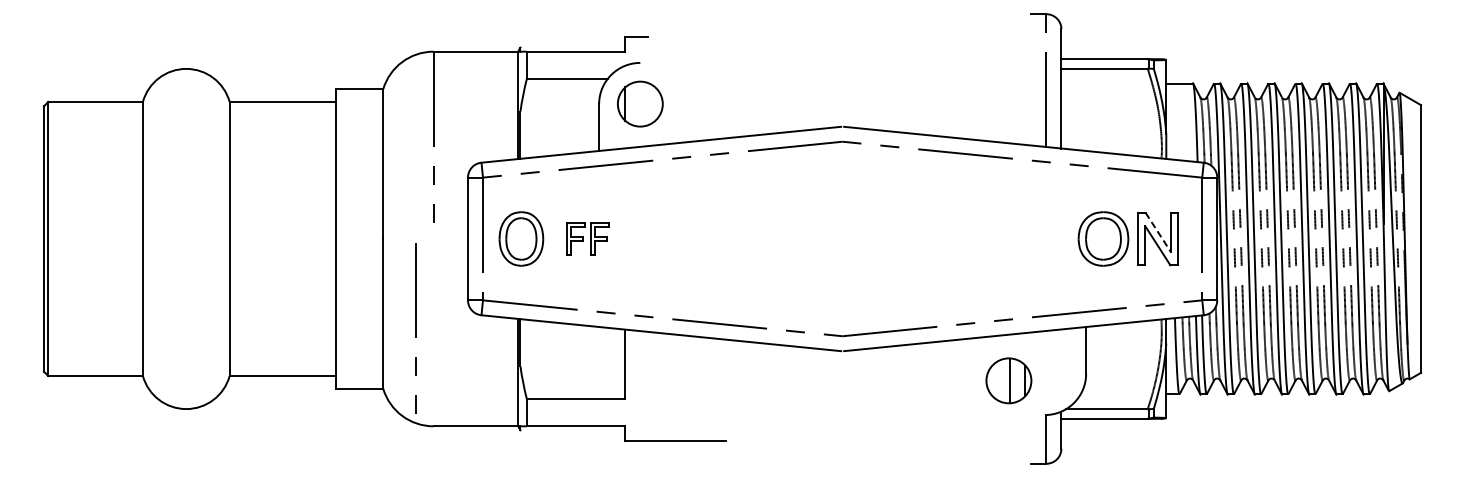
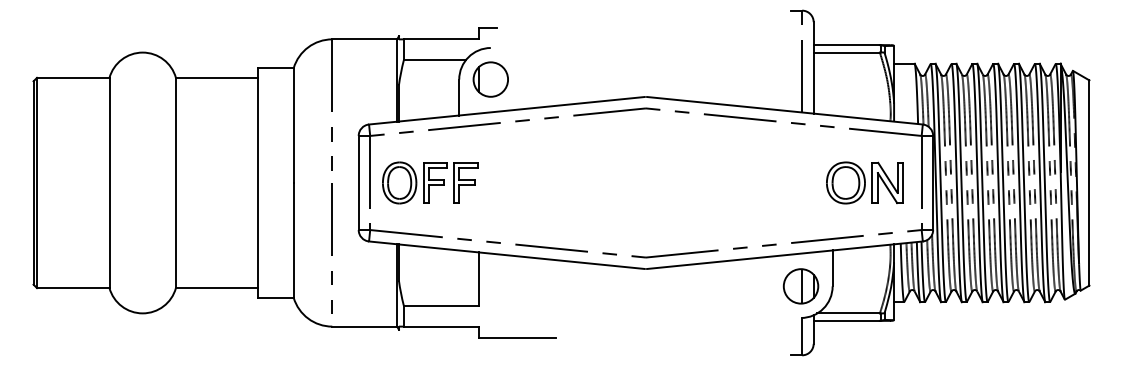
line: (1158, 232) -> (888, 178), dashed -> solid
part: (587, 238) -> (450, 182), size x1.67
line: (415, 328) -> (332, 248), moved
part: (1008, 380) -> (800, 286), moved

